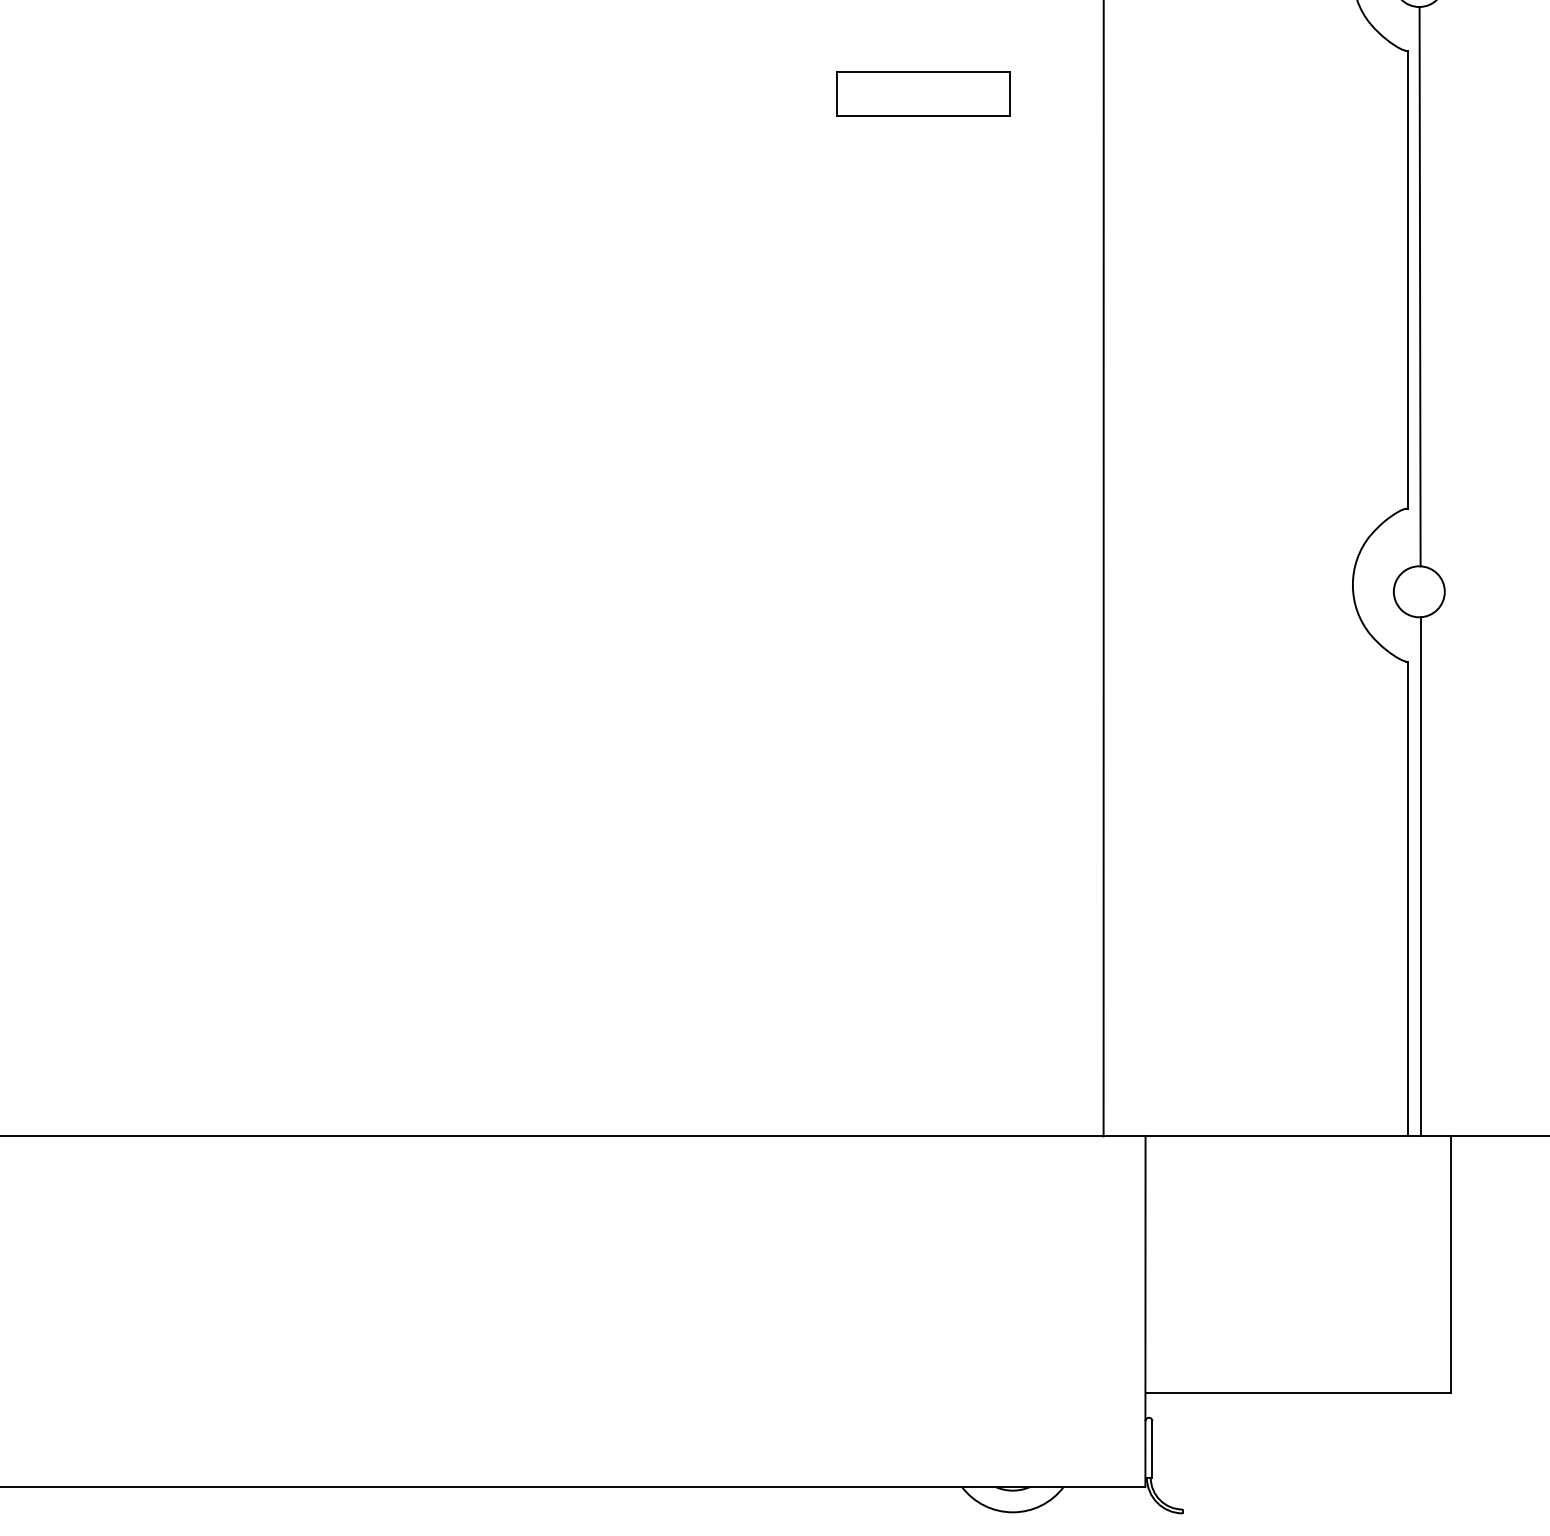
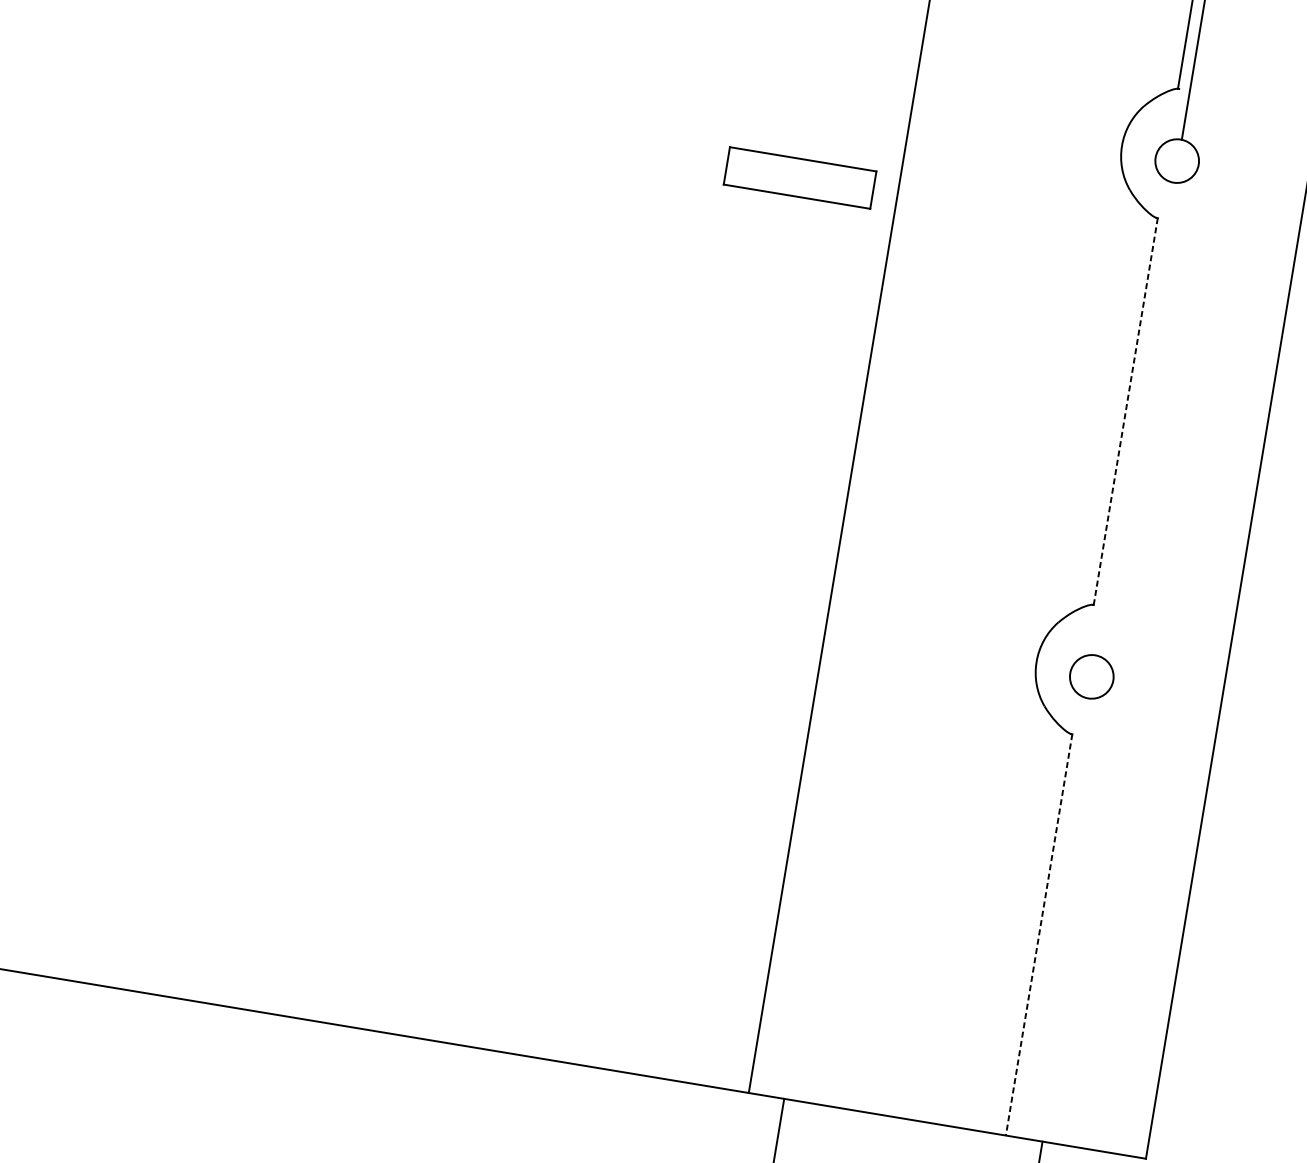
part: (923, 93) -> (800, 177), moved
line: (1407, 279) -> (1125, 411), solid -> dashed
line: (1419, 286) -> (1134, 418), removed
line: (1420, 876) -> (1052, 917), removed
line: (1407, 899) -> (1038, 935), solid -> dashed

